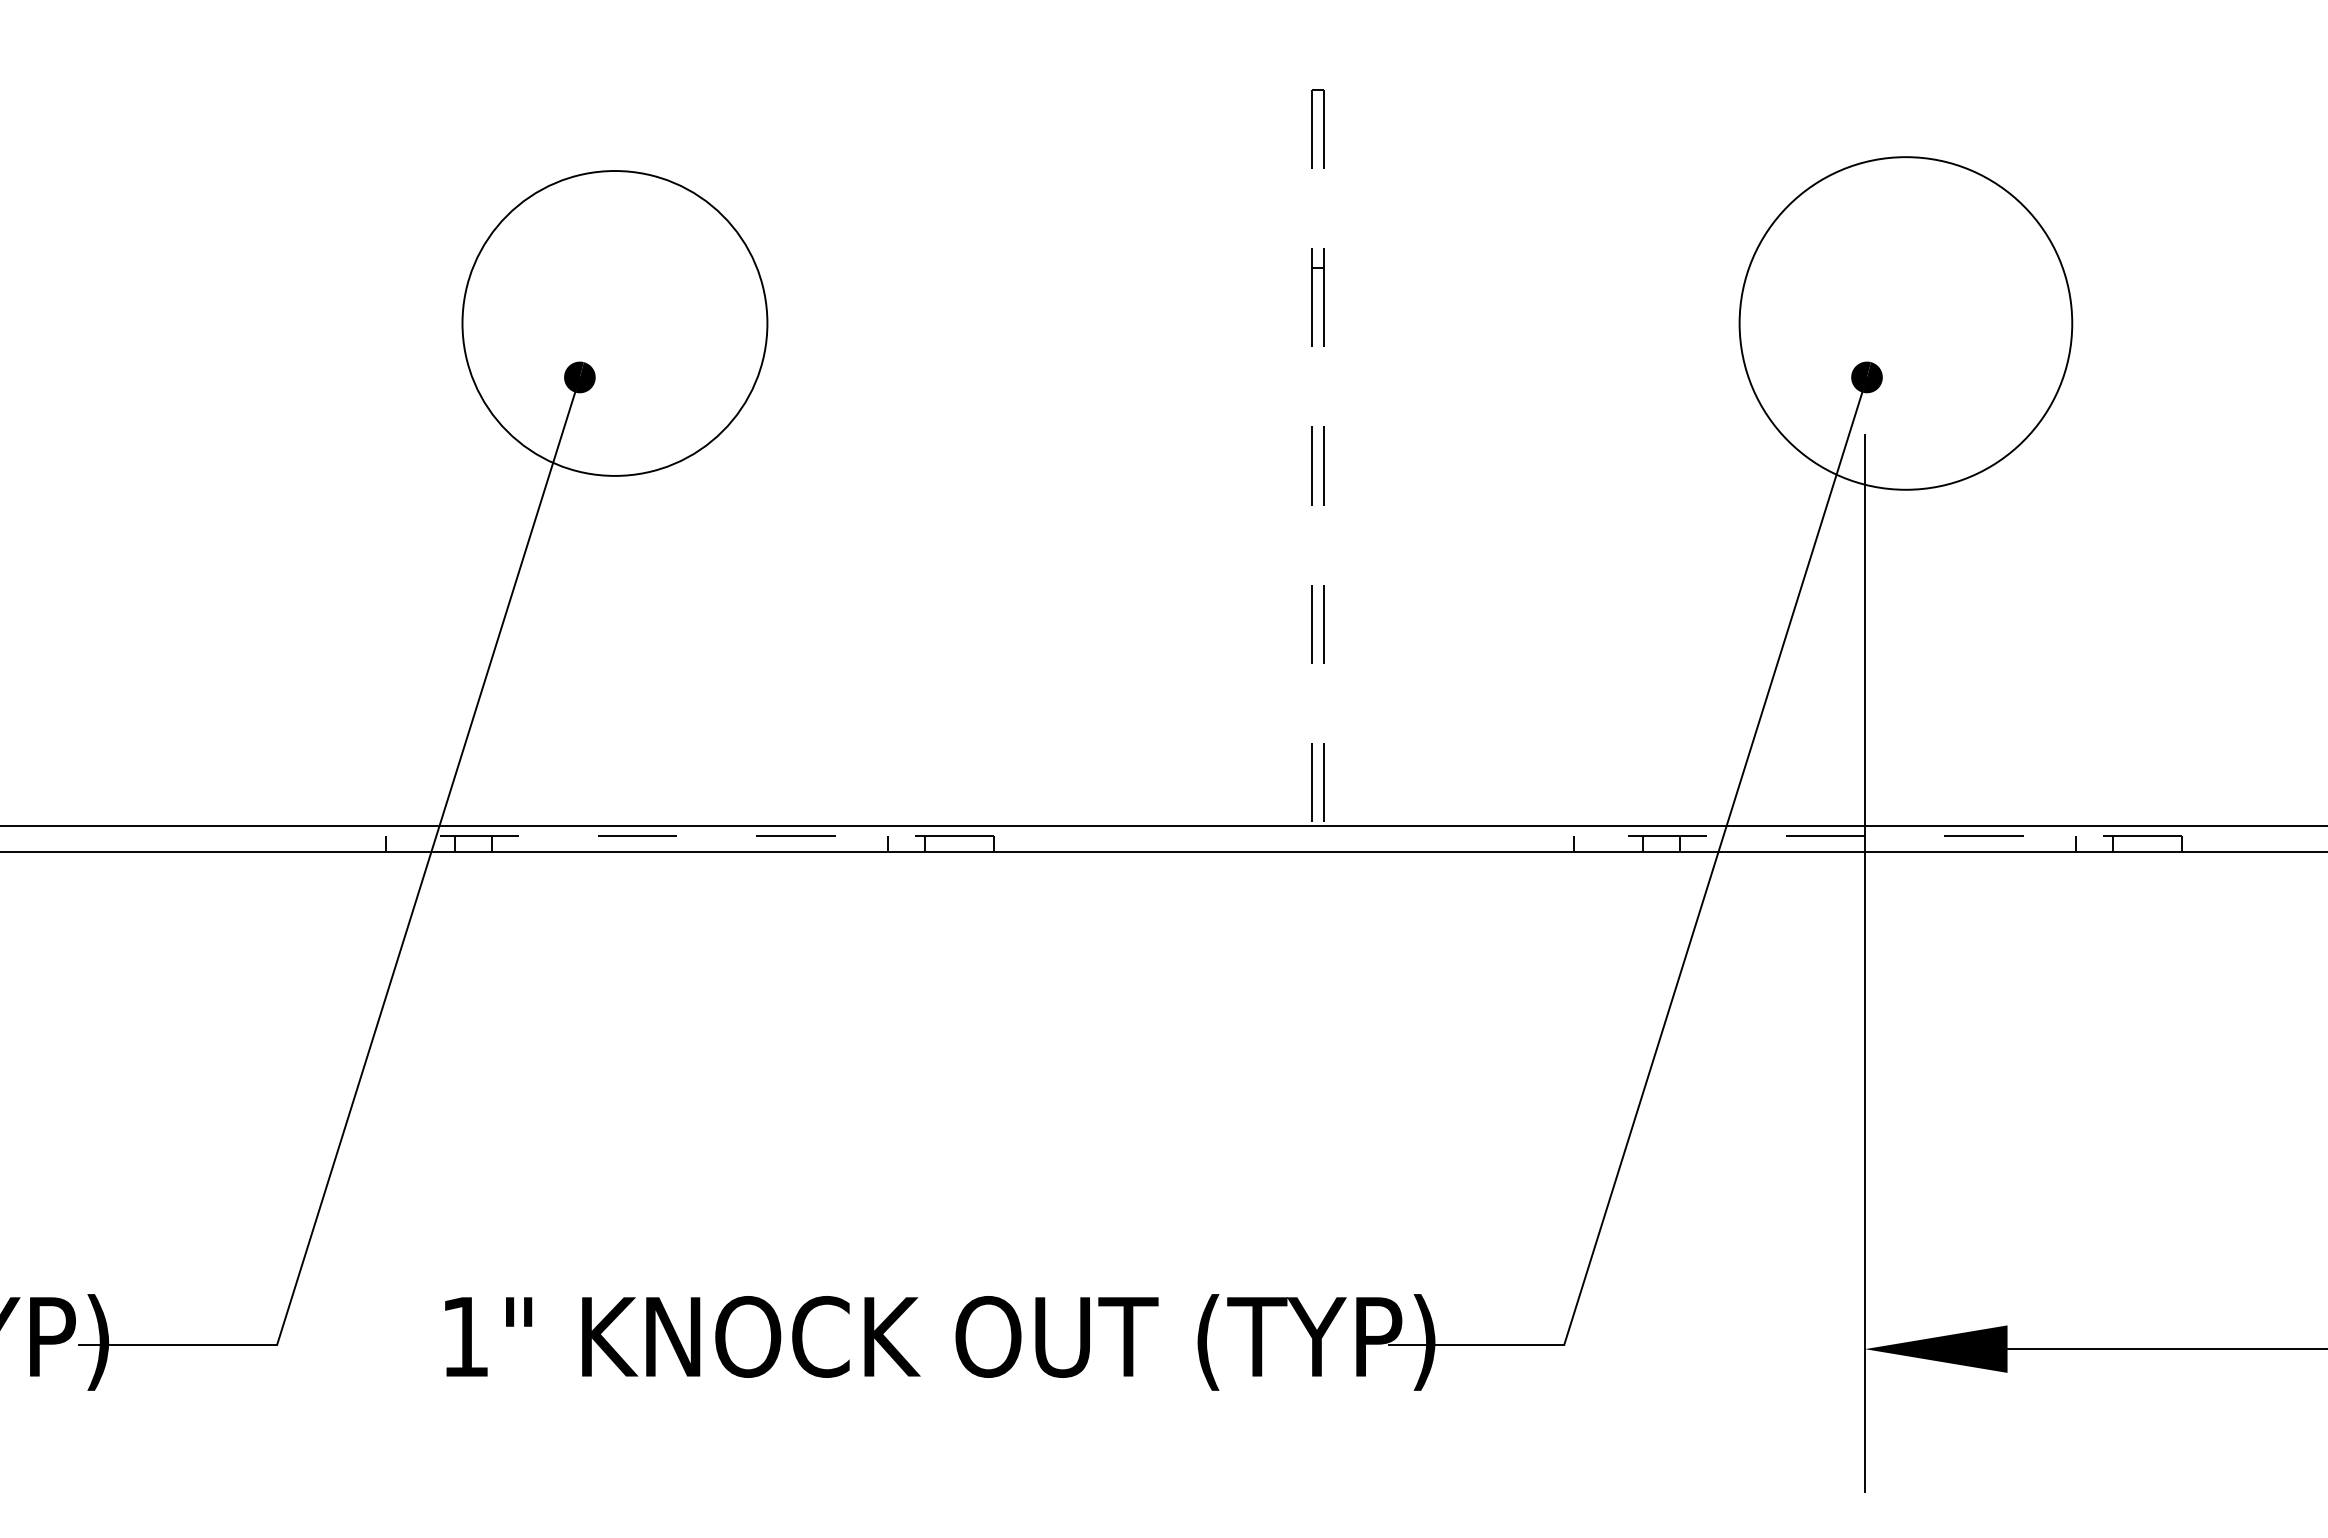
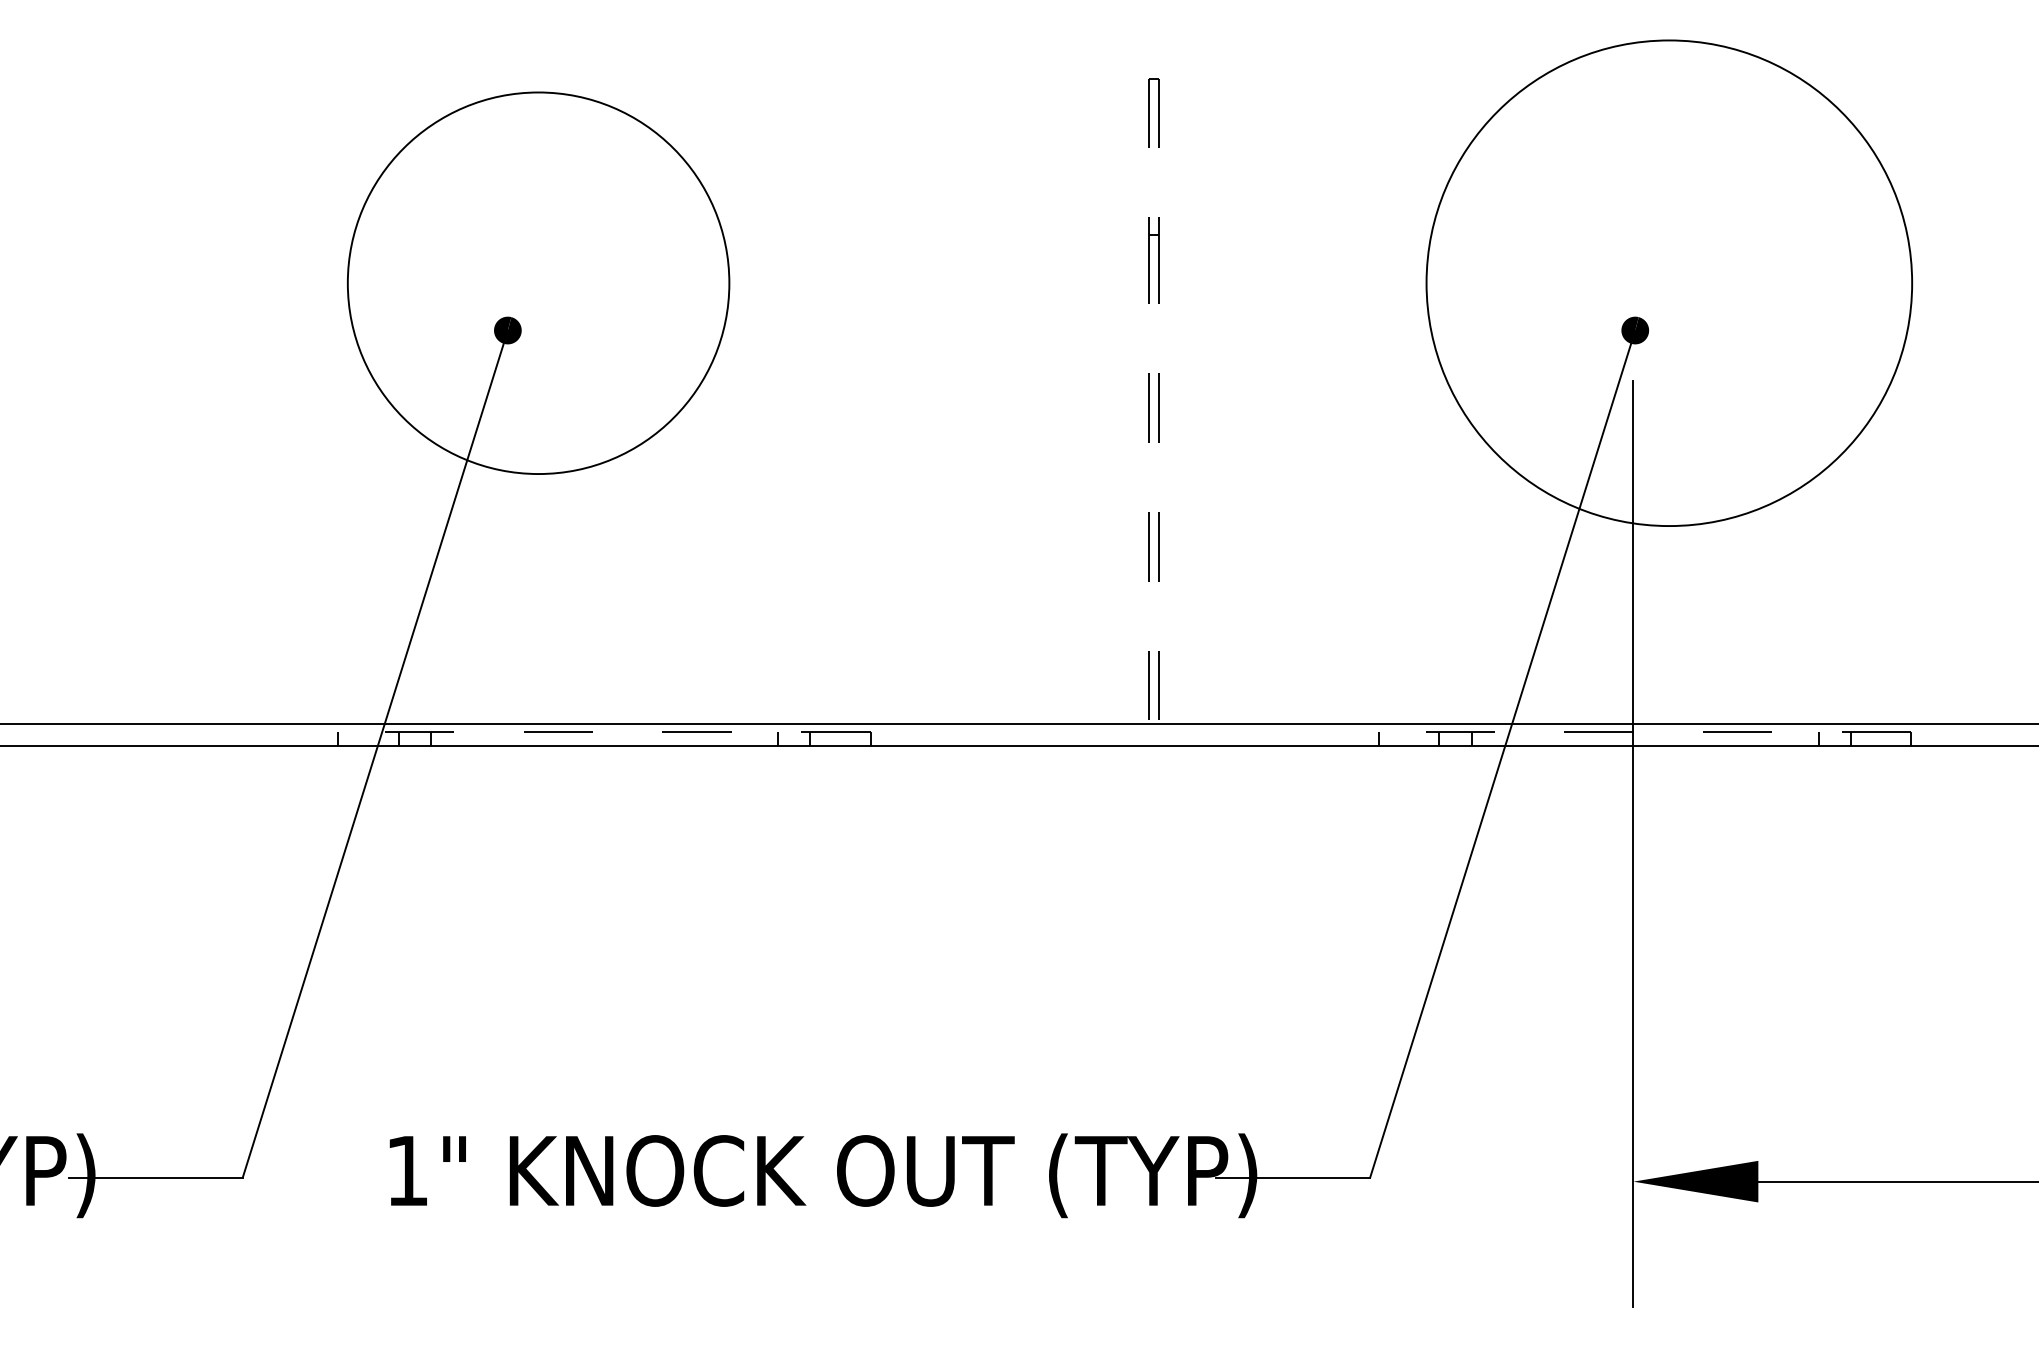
circle: (614, 323) -> (538, 283), size x1.43
circle: (1905, 323) -> (1668, 283), size x1.67

